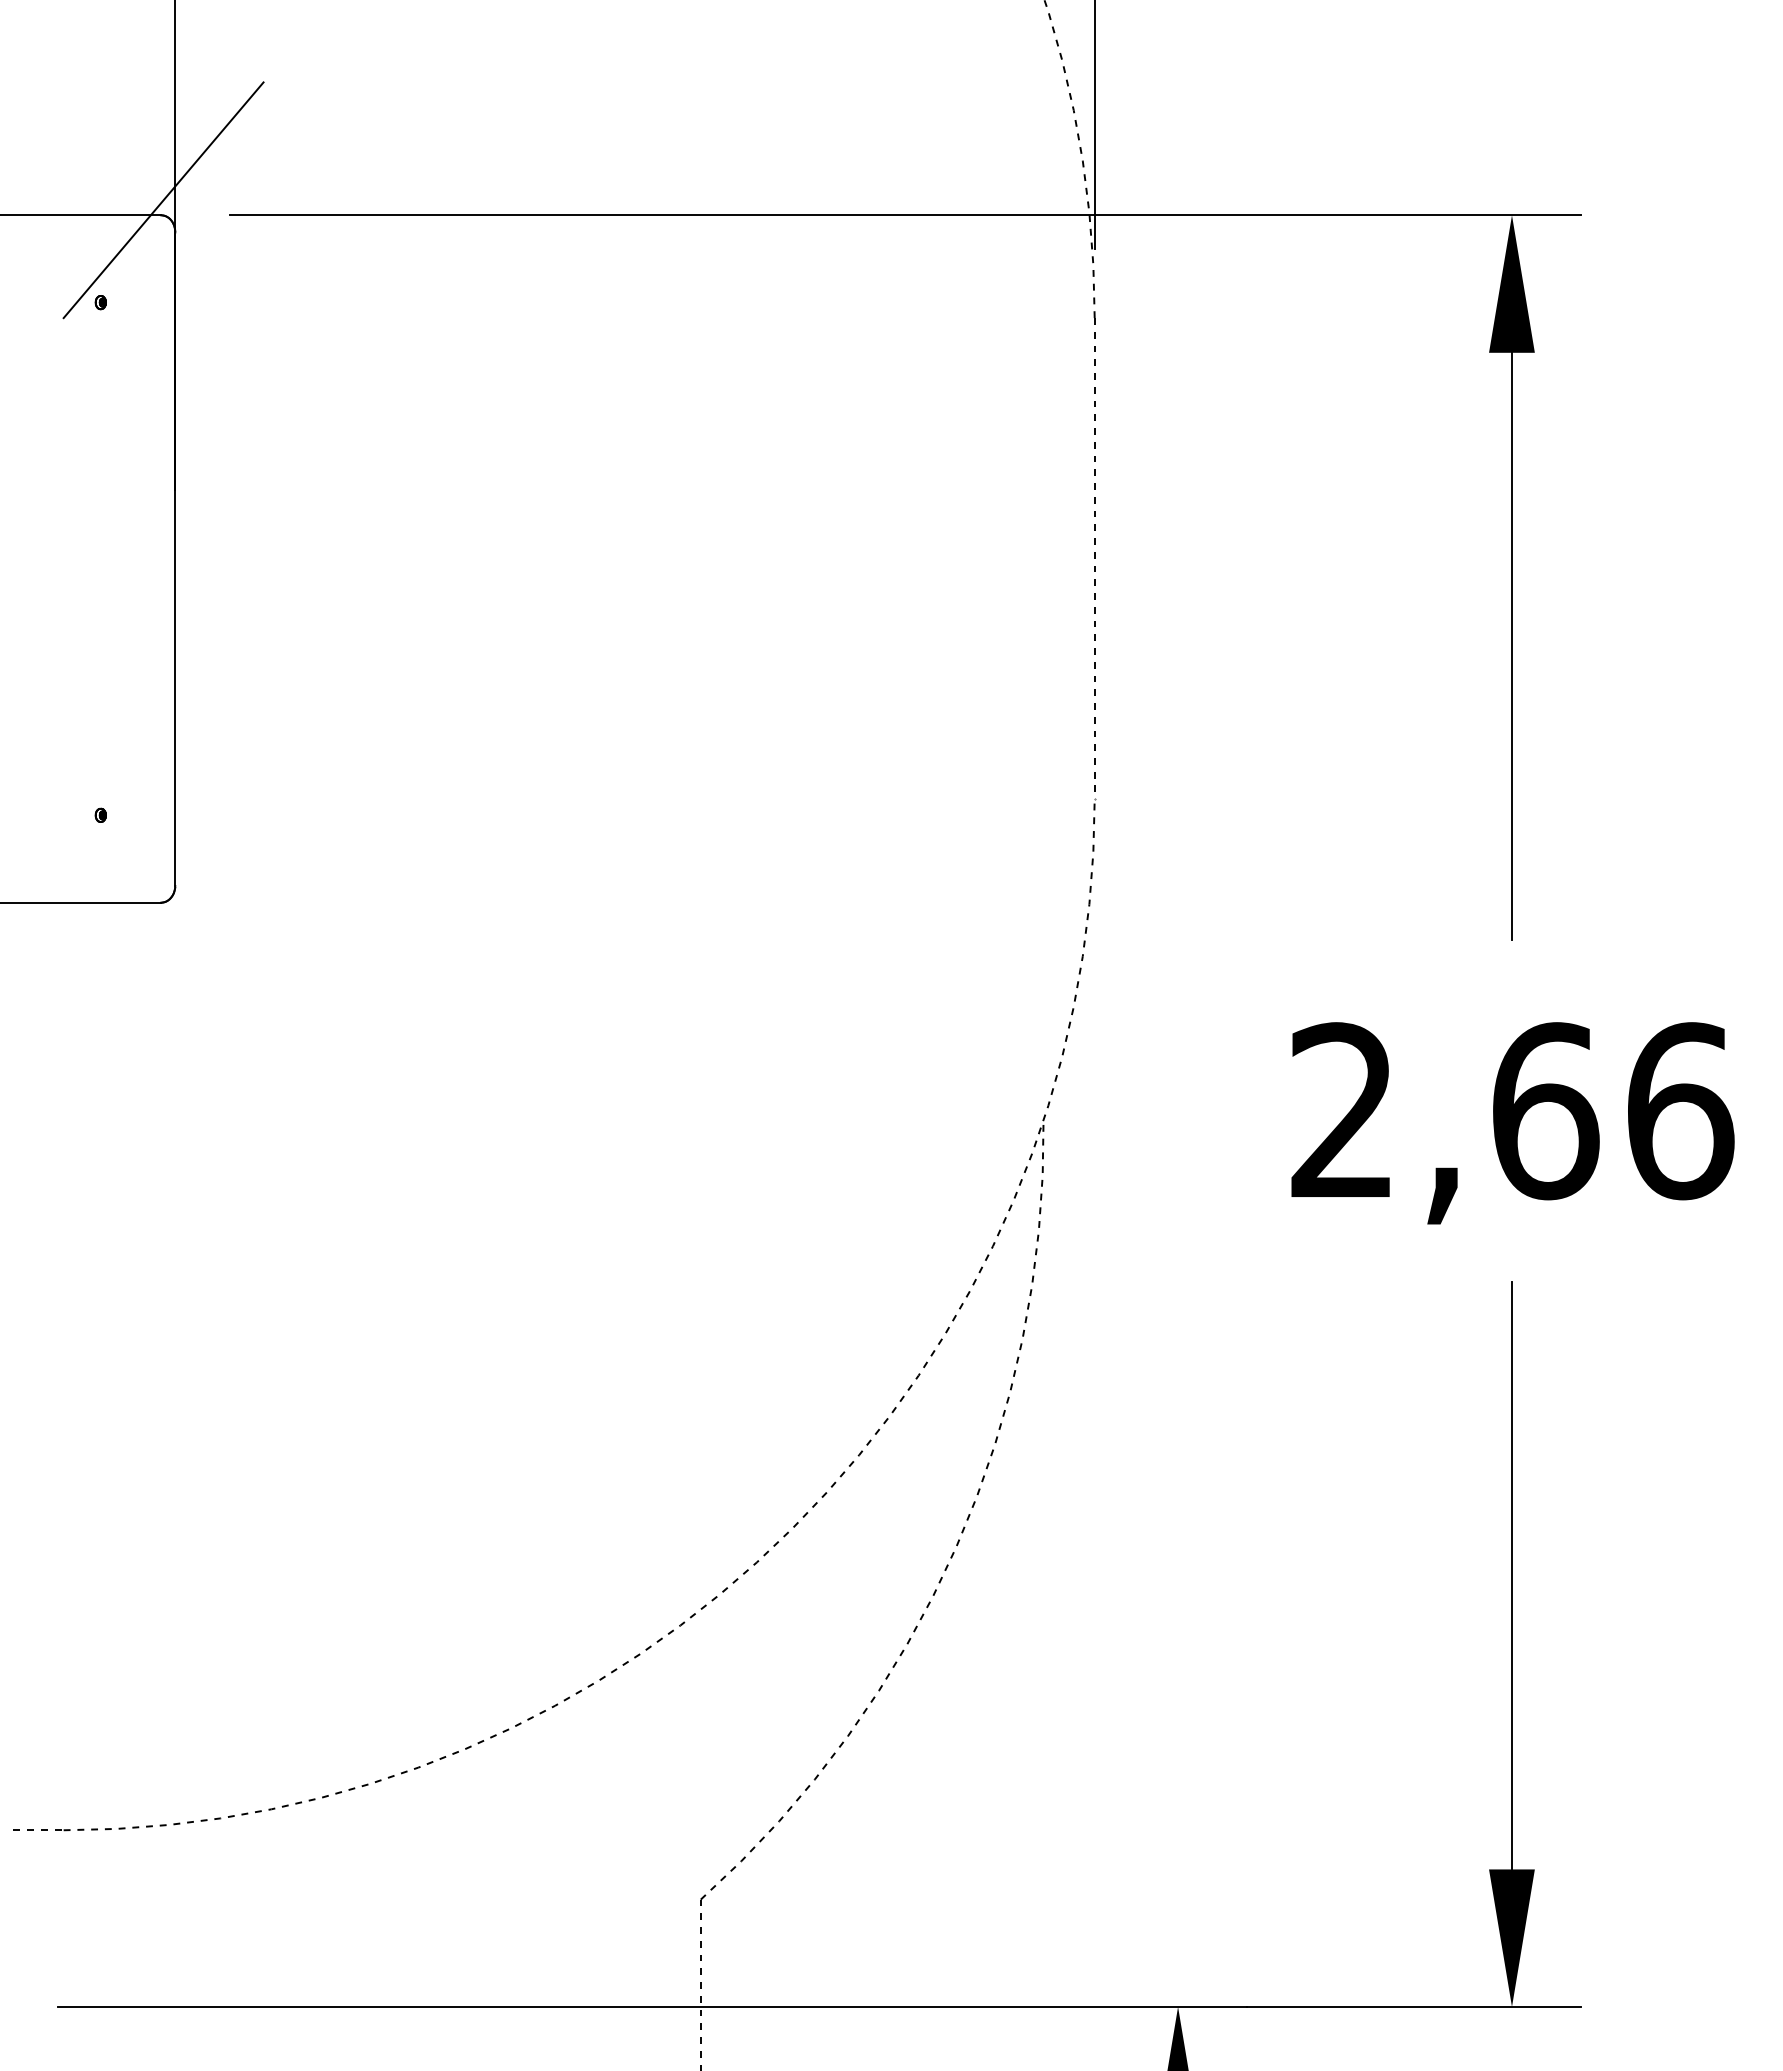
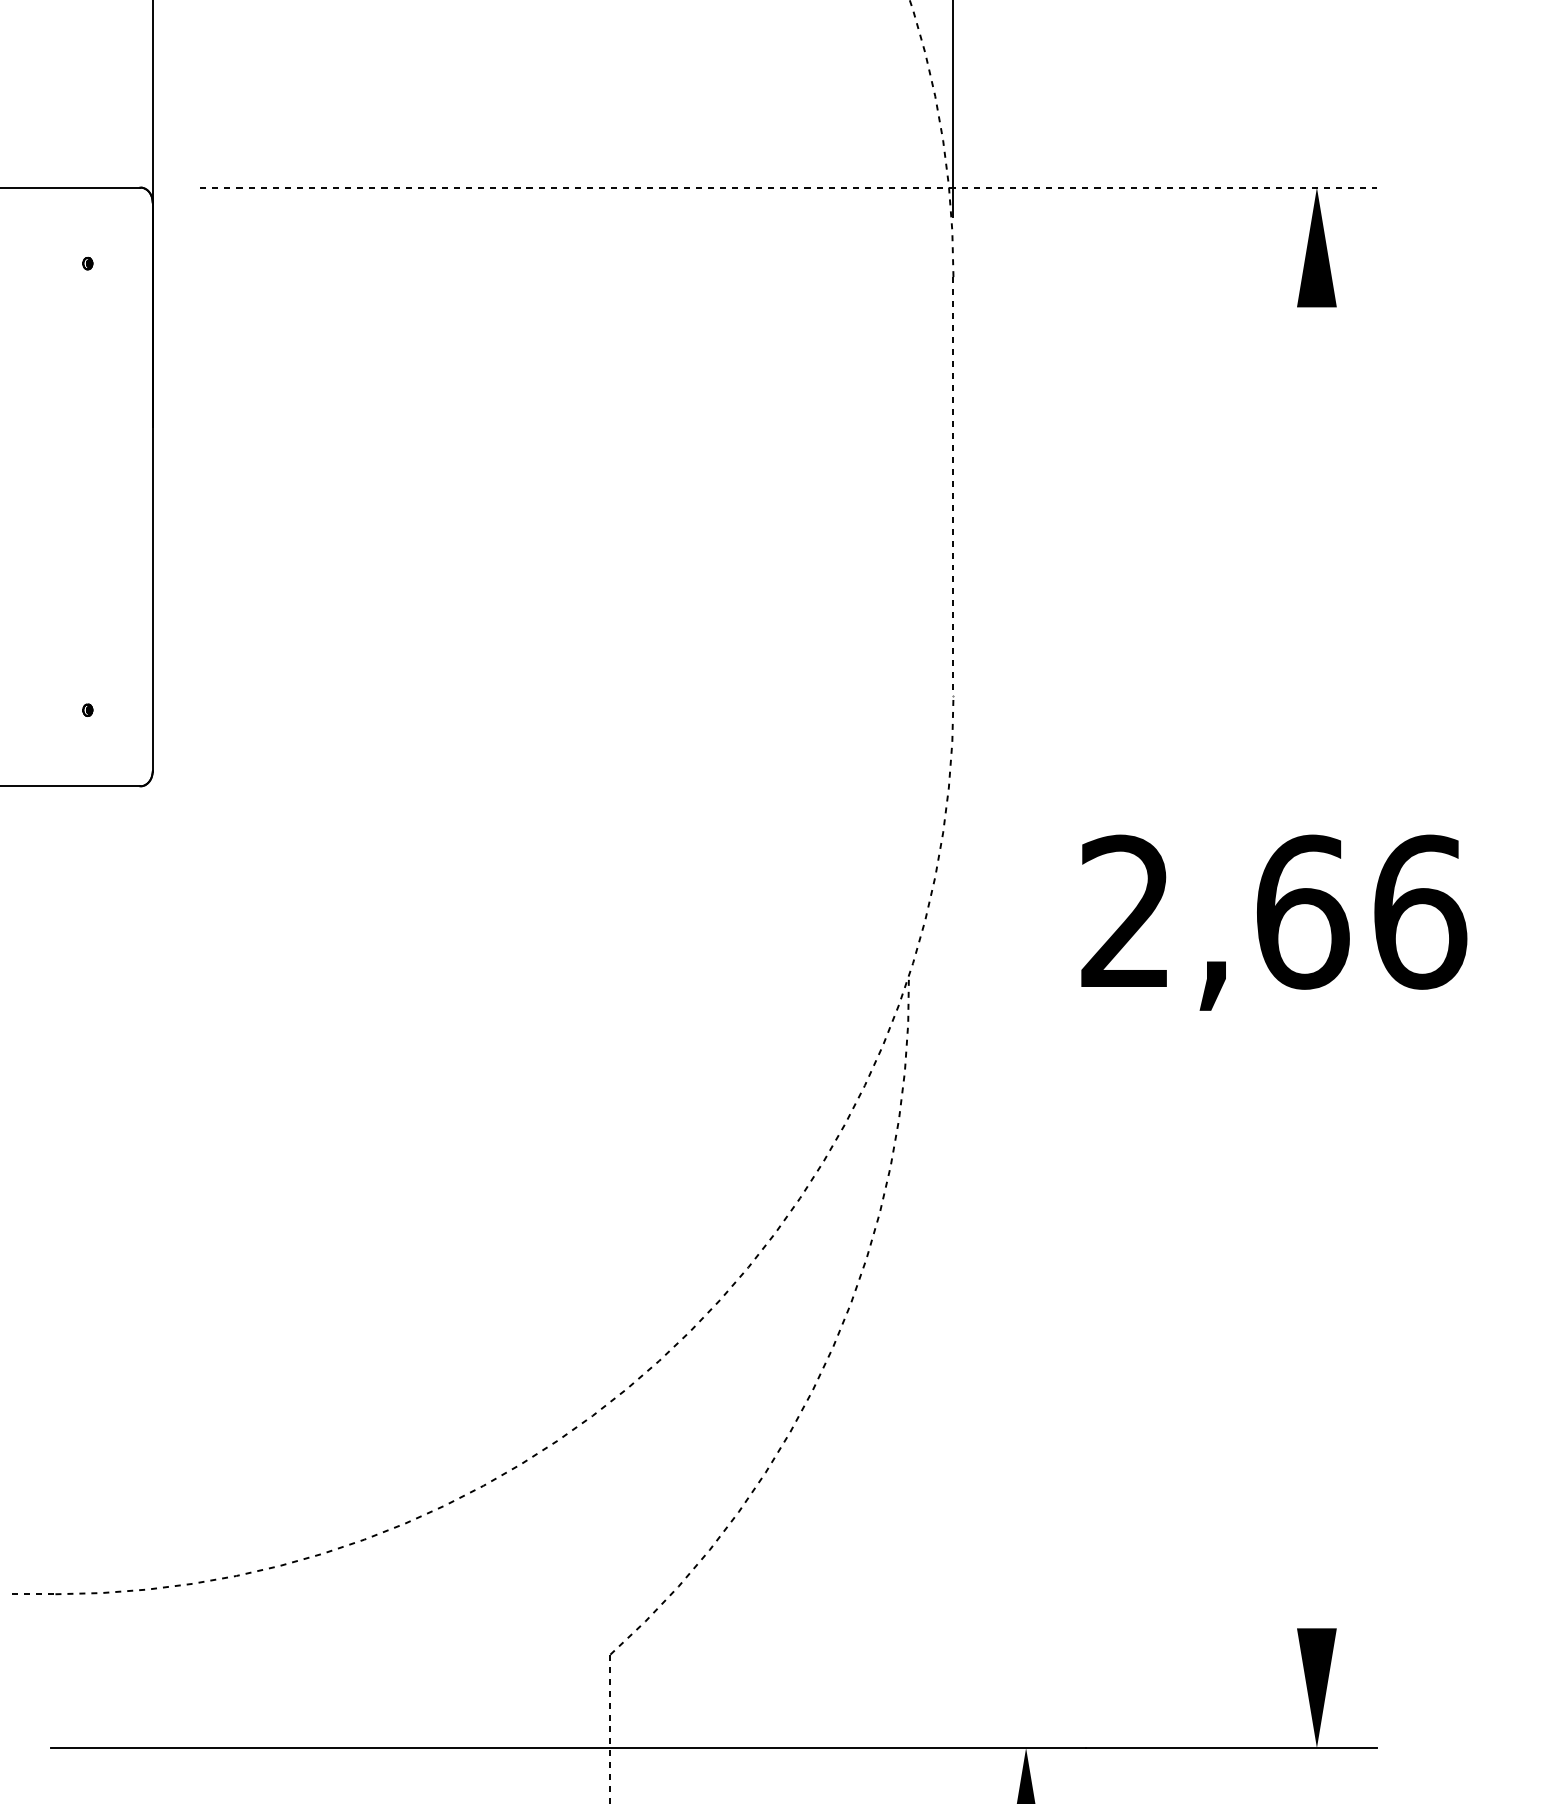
line: (163, 200) -> (142, 174), removed
line: (905, 215) -> (788, 187), solid -> dashed
line: (1511, 646) -> (1316, 563), removed
text: (1512, 1123) -> (1273, 922), moved
line: (1511, 1575) -> (1316, 1372), removed

